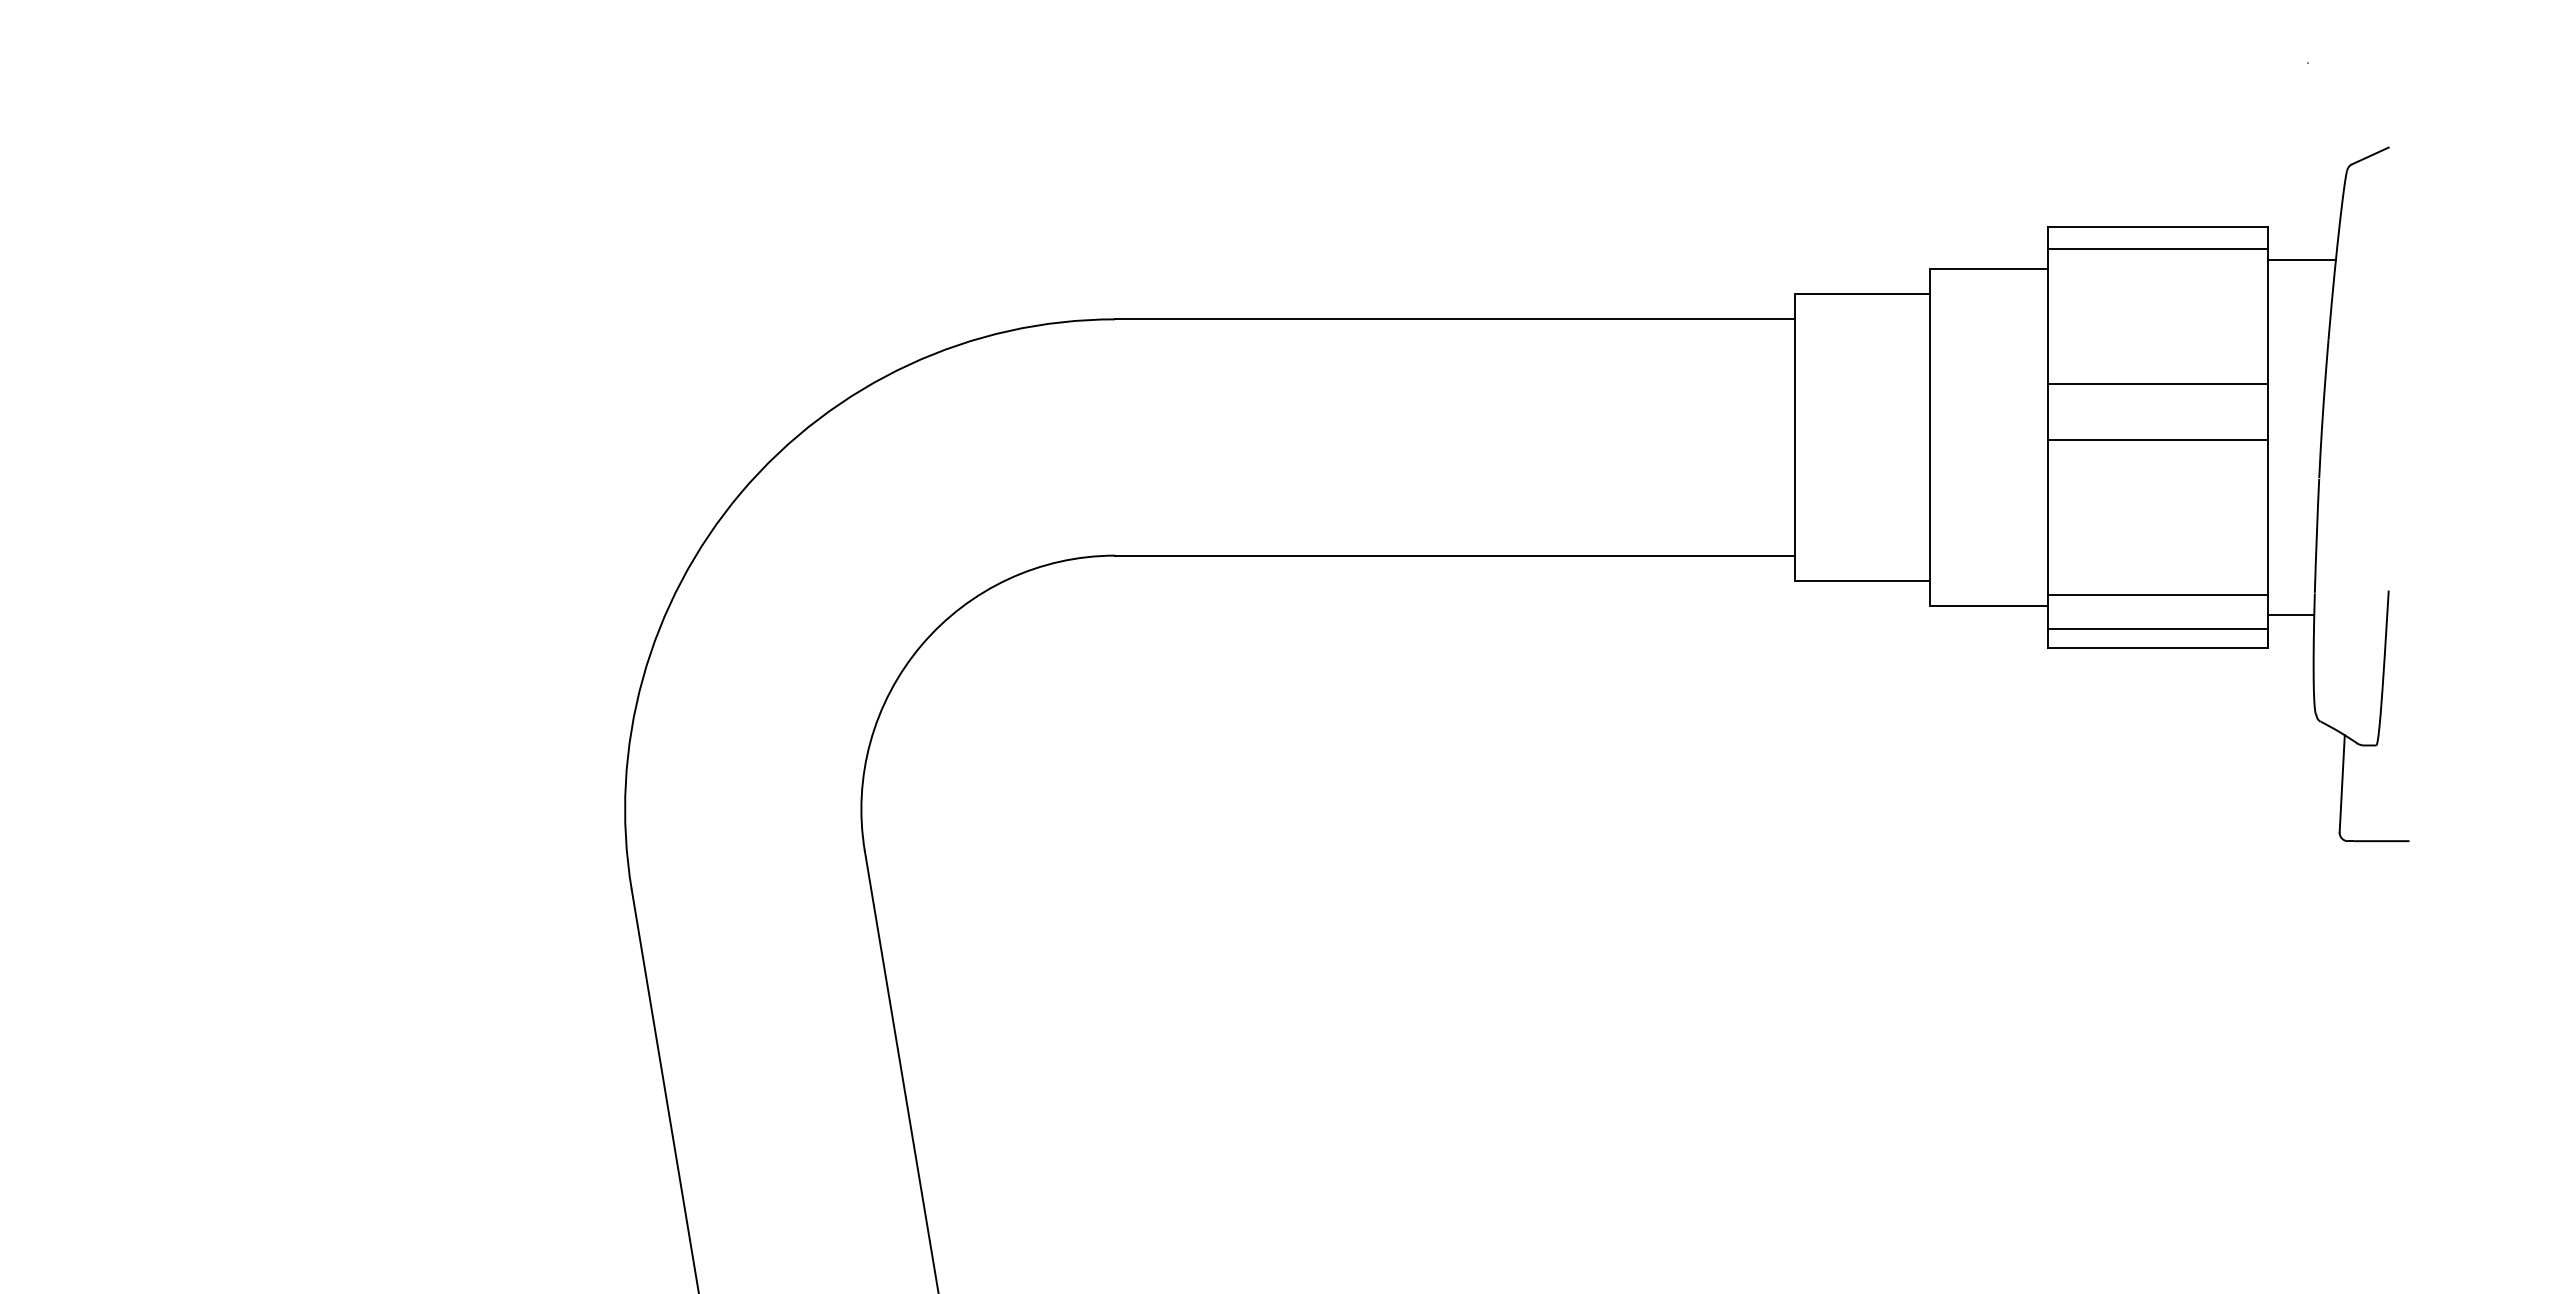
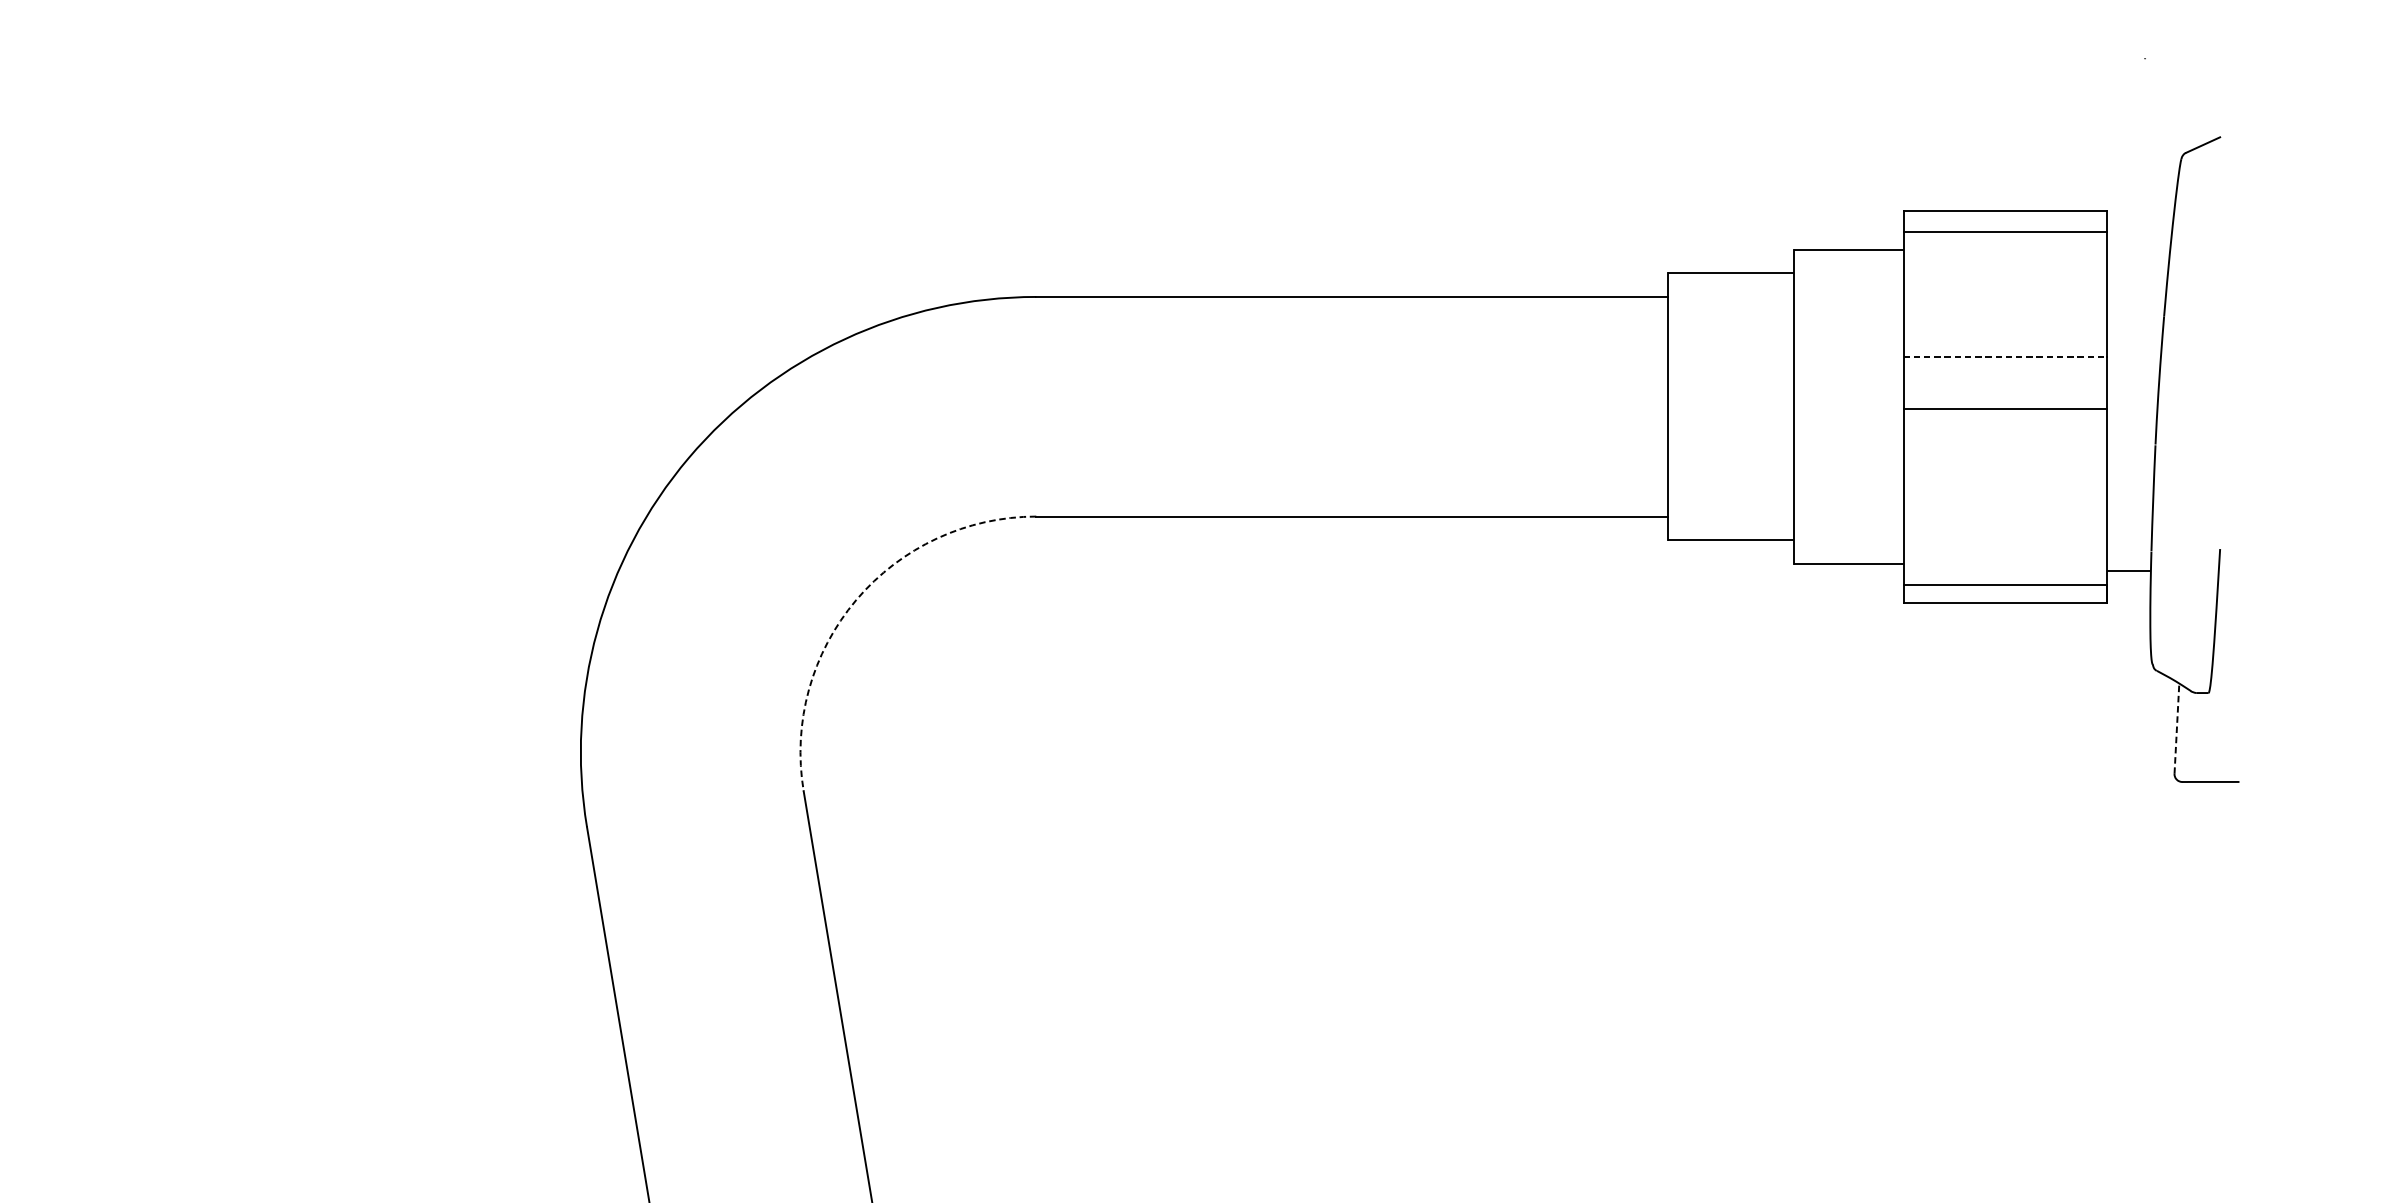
line: (2301, 260) -> (2139, 242), removed
line: (2157, 384) -> (2005, 357), solid -> dashed
line: (2157, 595) -> (2005, 553), removed
arc: (921, 645) -> (856, 600), solid -> dashed
line: (2342, 783) -> (2177, 728), solid -> dashed

